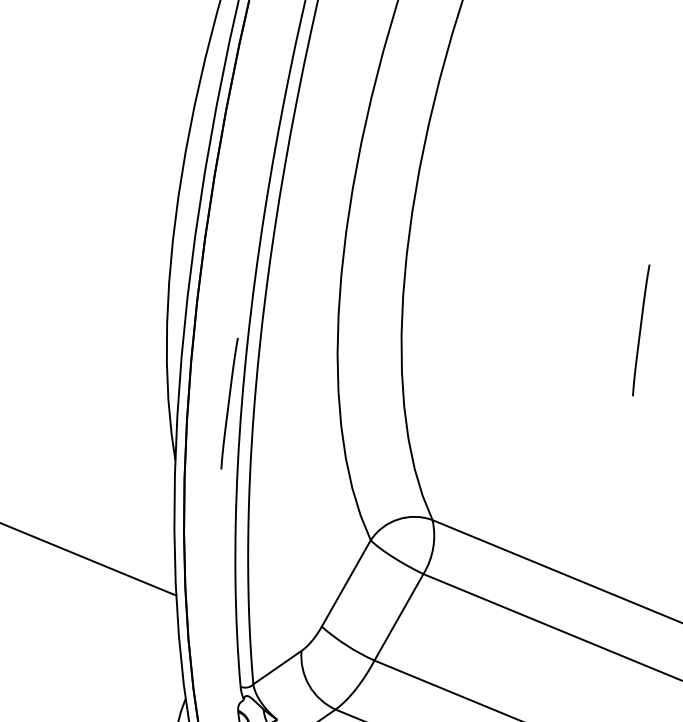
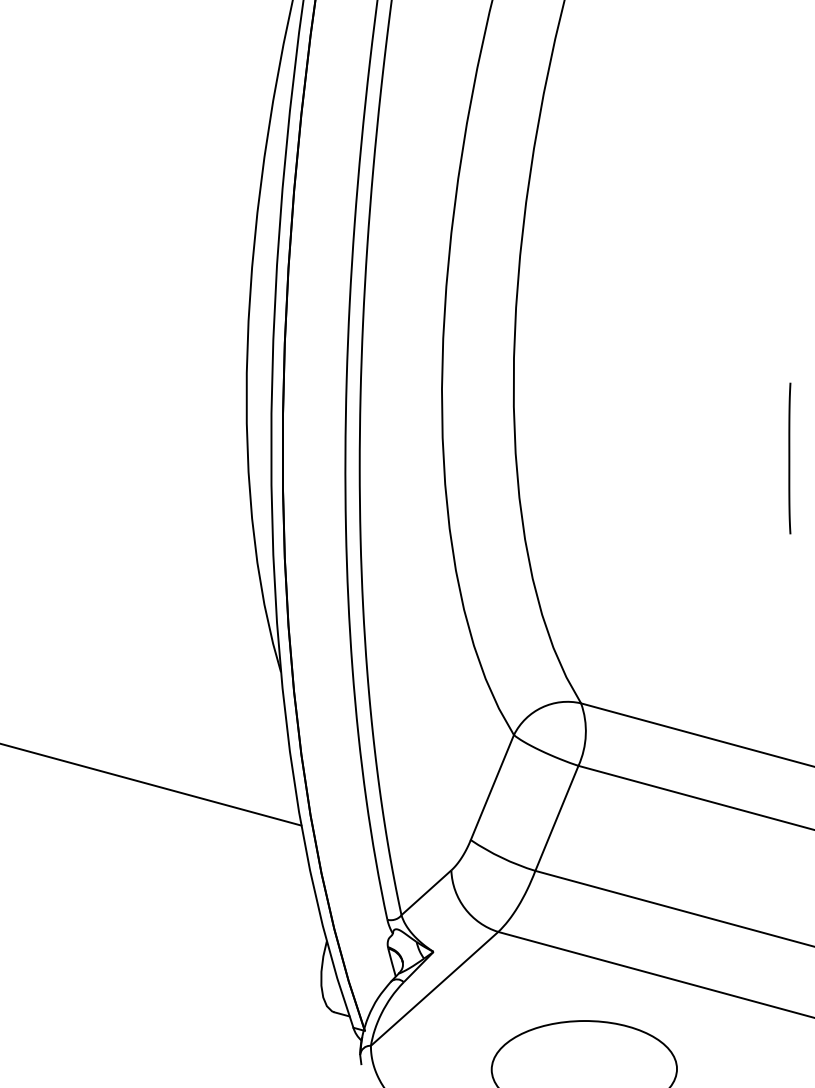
line: (228, 403) -> (333, 600), removed

